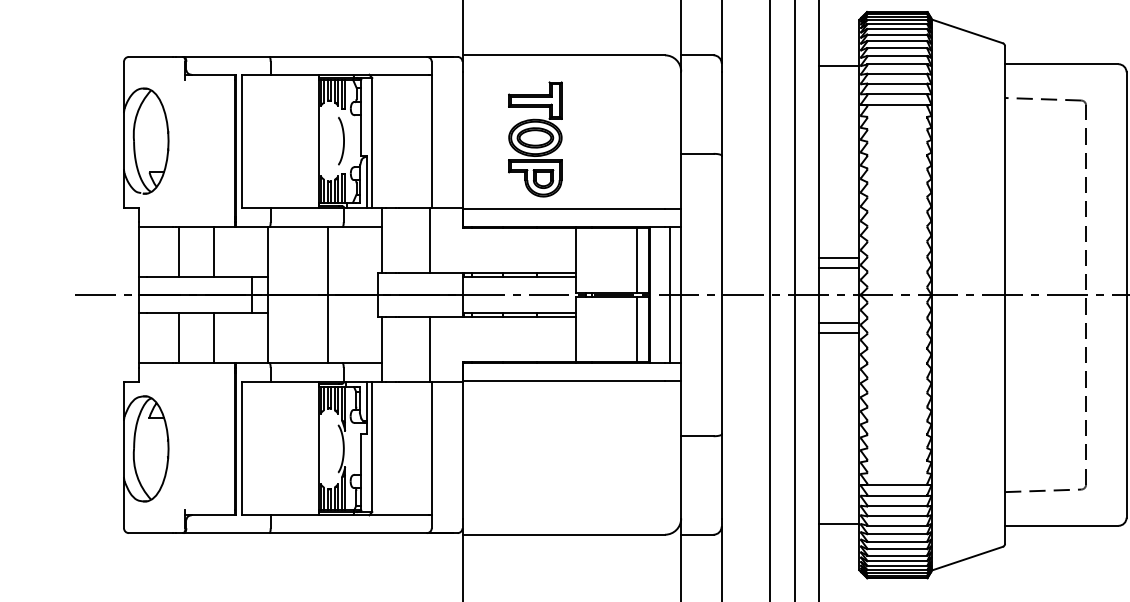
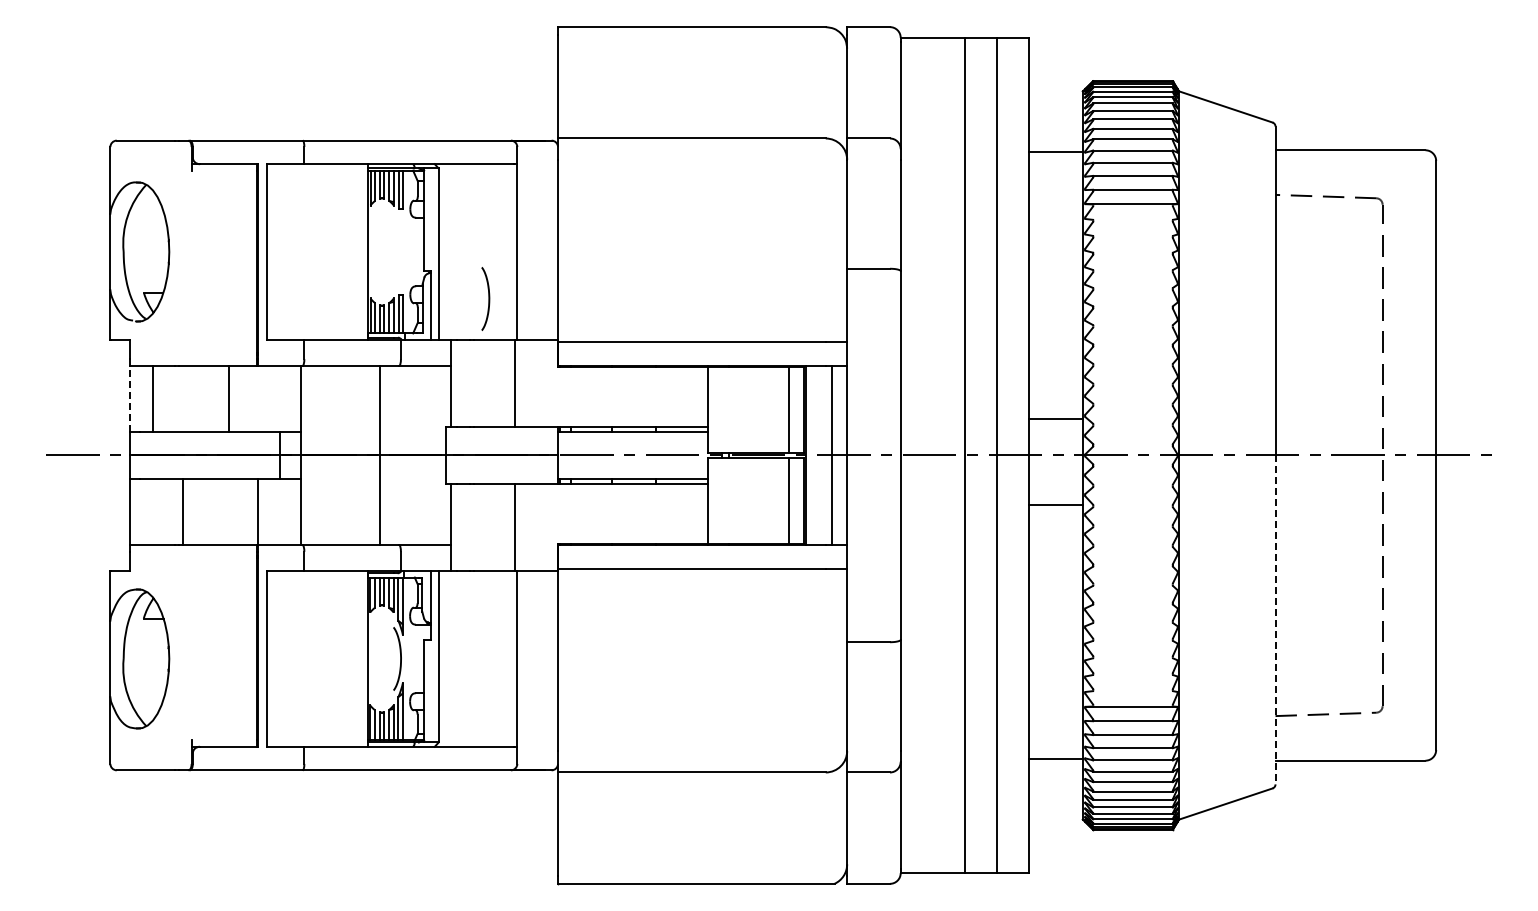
part: (535, 139) -> (654, 249), removed
curve: (343, 140) -> (488, 298), moved
line: (138, 251) -> (129, 398), solid -> dashed
line: (179, 251) -> (153, 398), moved
line: (838, 257) -> (1055, 405), removed
line: (838, 322) -> (1055, 491), removed
line: (214, 338) -> (258, 512), moved
line: (1005, 419) -> (1275, 620), solid -> dashed

